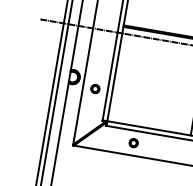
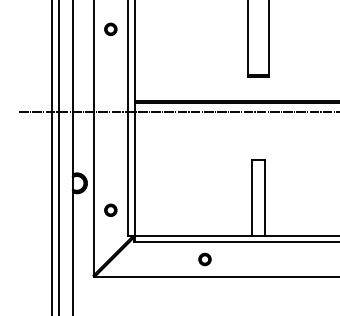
part: (95, 88) -> (110, 209), moved
part: (133, 143) -> (204, 259), moved

